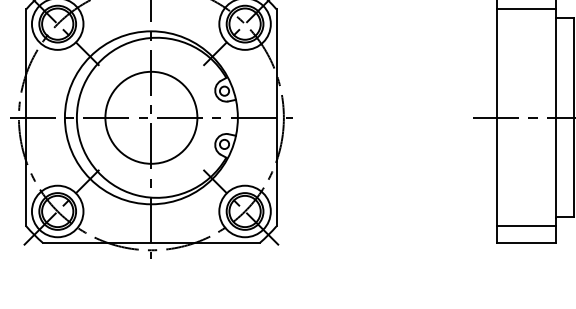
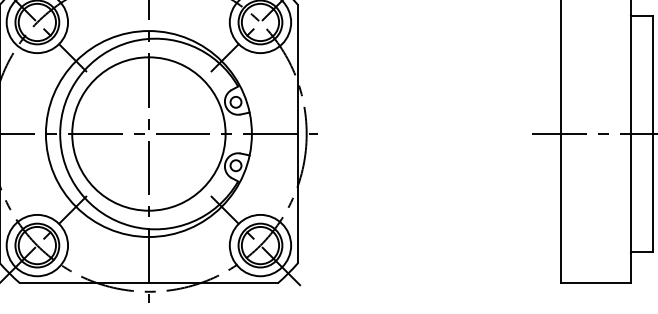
line: (526, 9) -> (595, 5), removed
circle: (151, 117) -> (149, 133), size x1.4
line: (526, 226) -> (595, 263), removed

